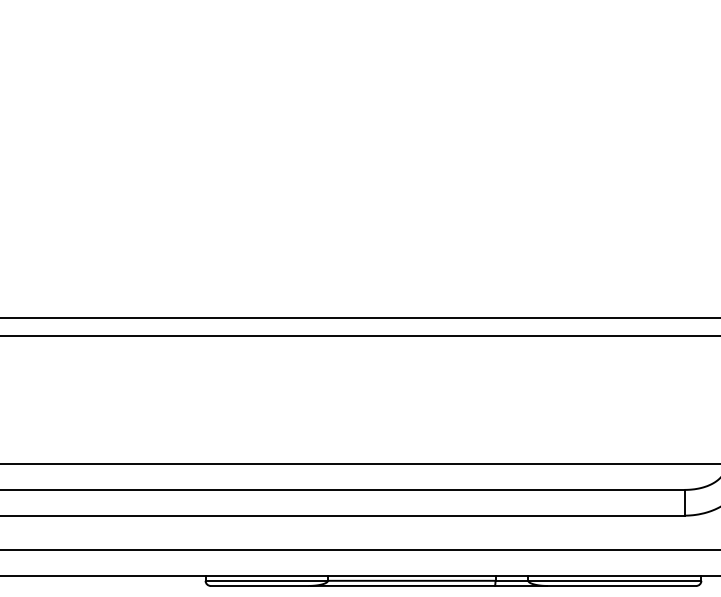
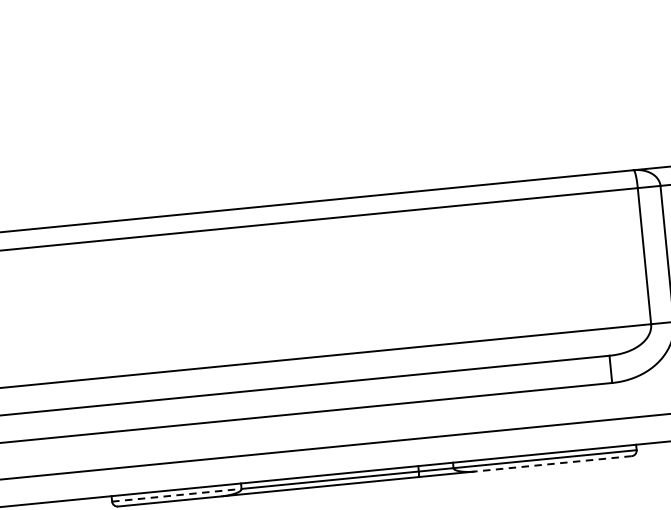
line: (267, 580) -> (177, 494), solid -> dashed
line: (621, 585) -> (552, 463), solid -> dashed

